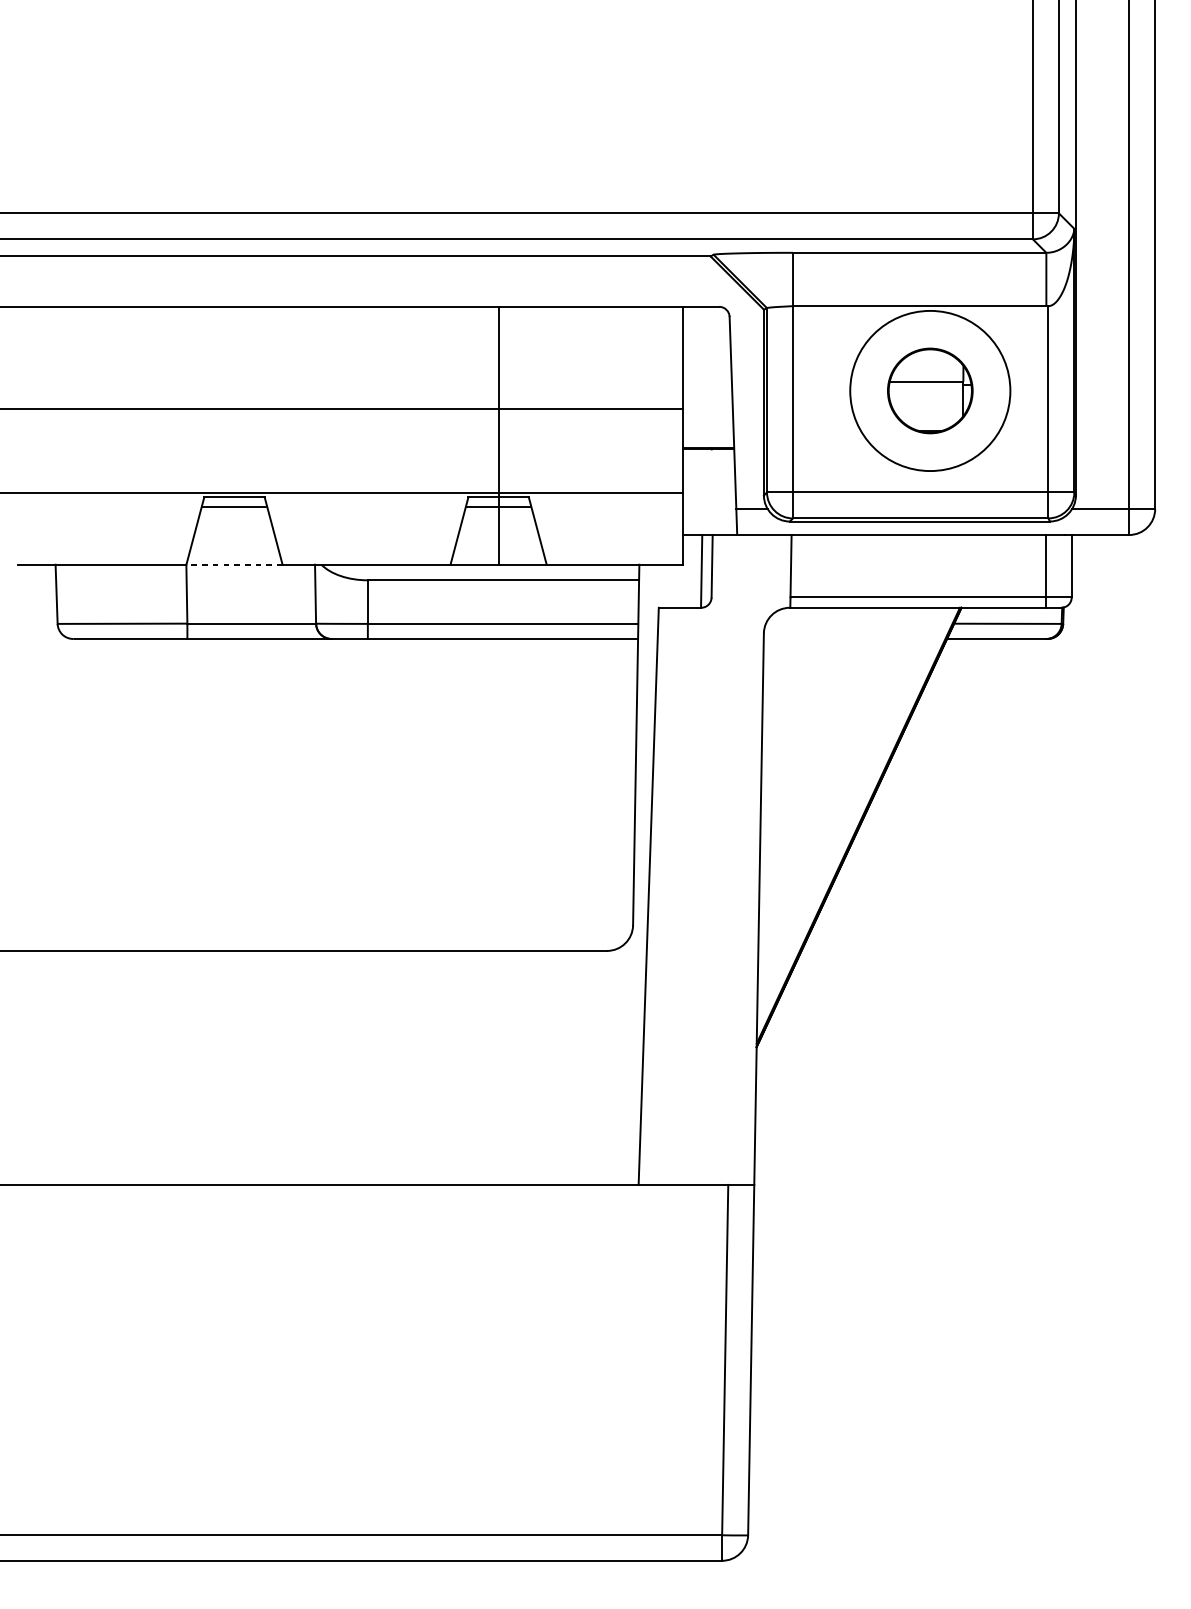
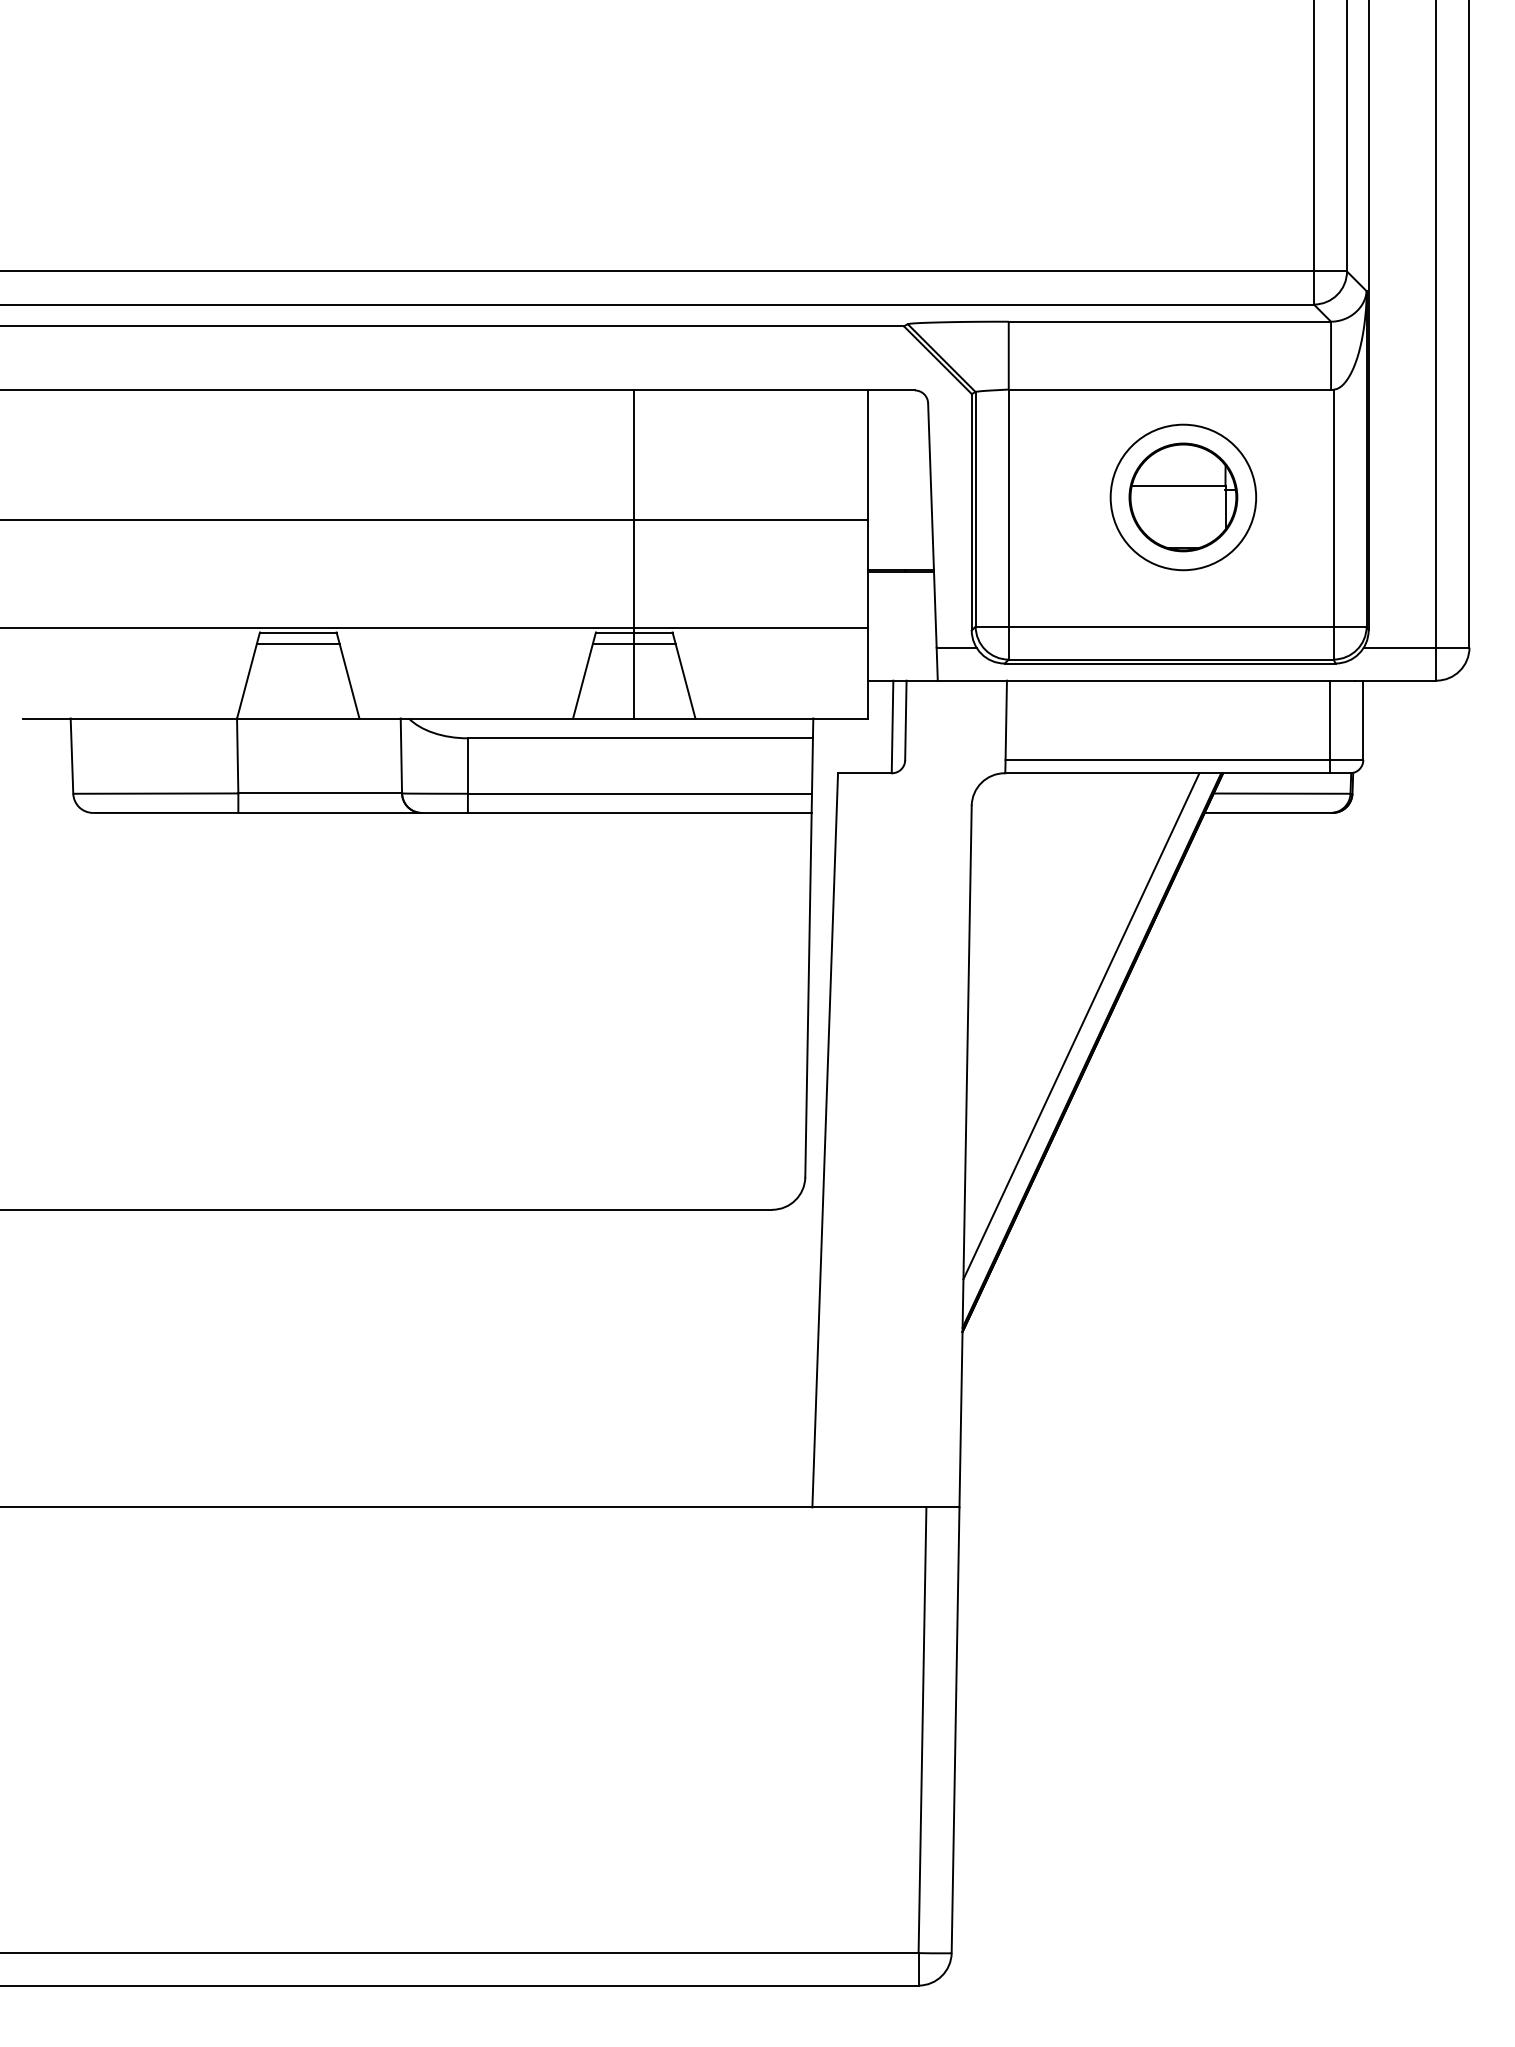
circle: (930, 391) -> (1183, 497), size x0.71
line: (233, 564) -> (297, 718), dashed -> solid
line: (850, 806) -> (1081, 1026), added

